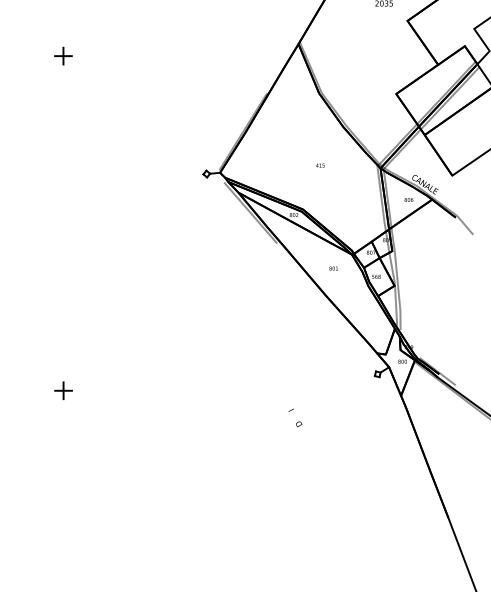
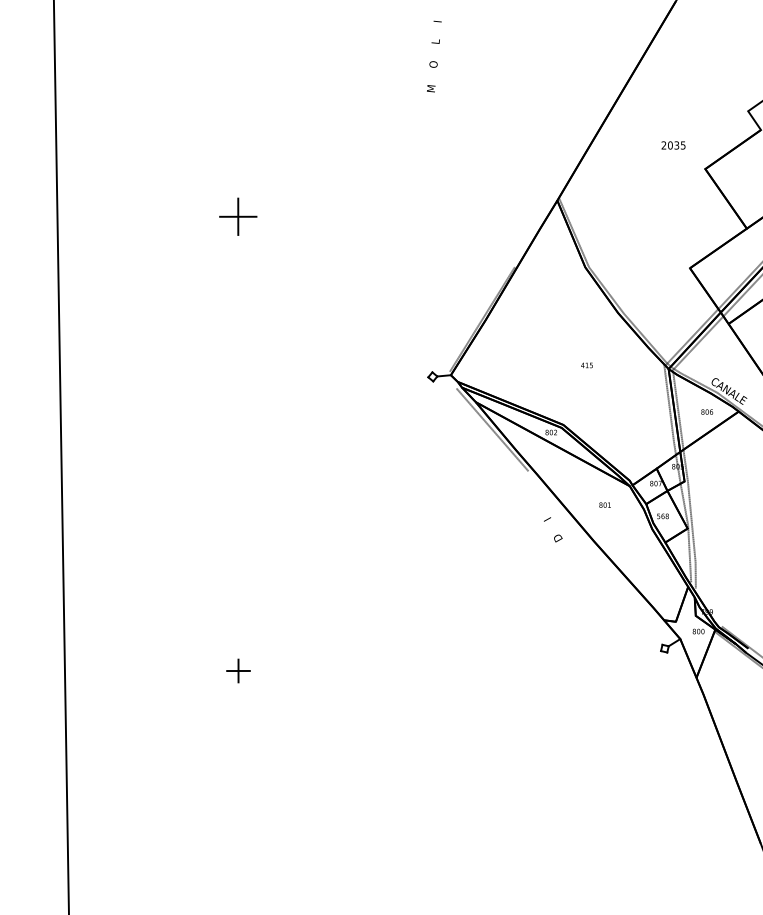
part: (63, 55) -> (238, 216), size x1.6
text: (295, 417) -> (553, 529), moved

